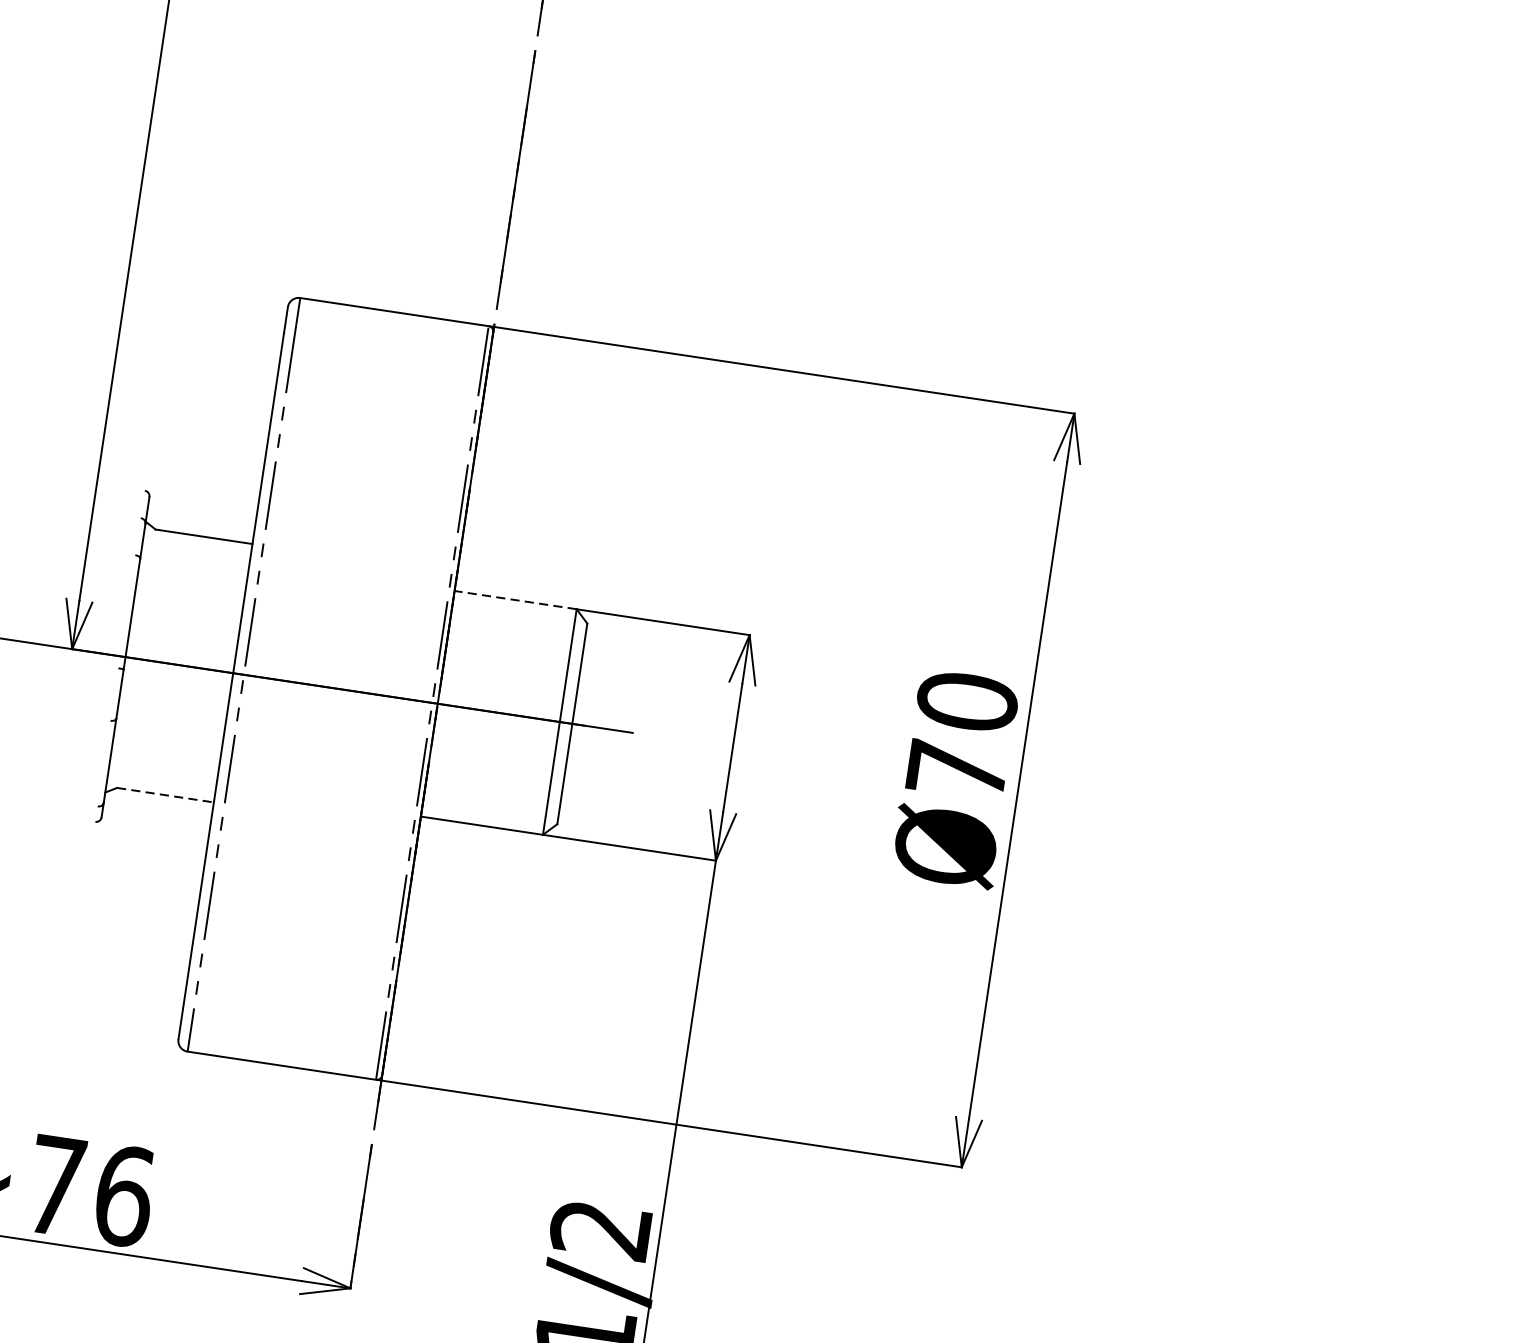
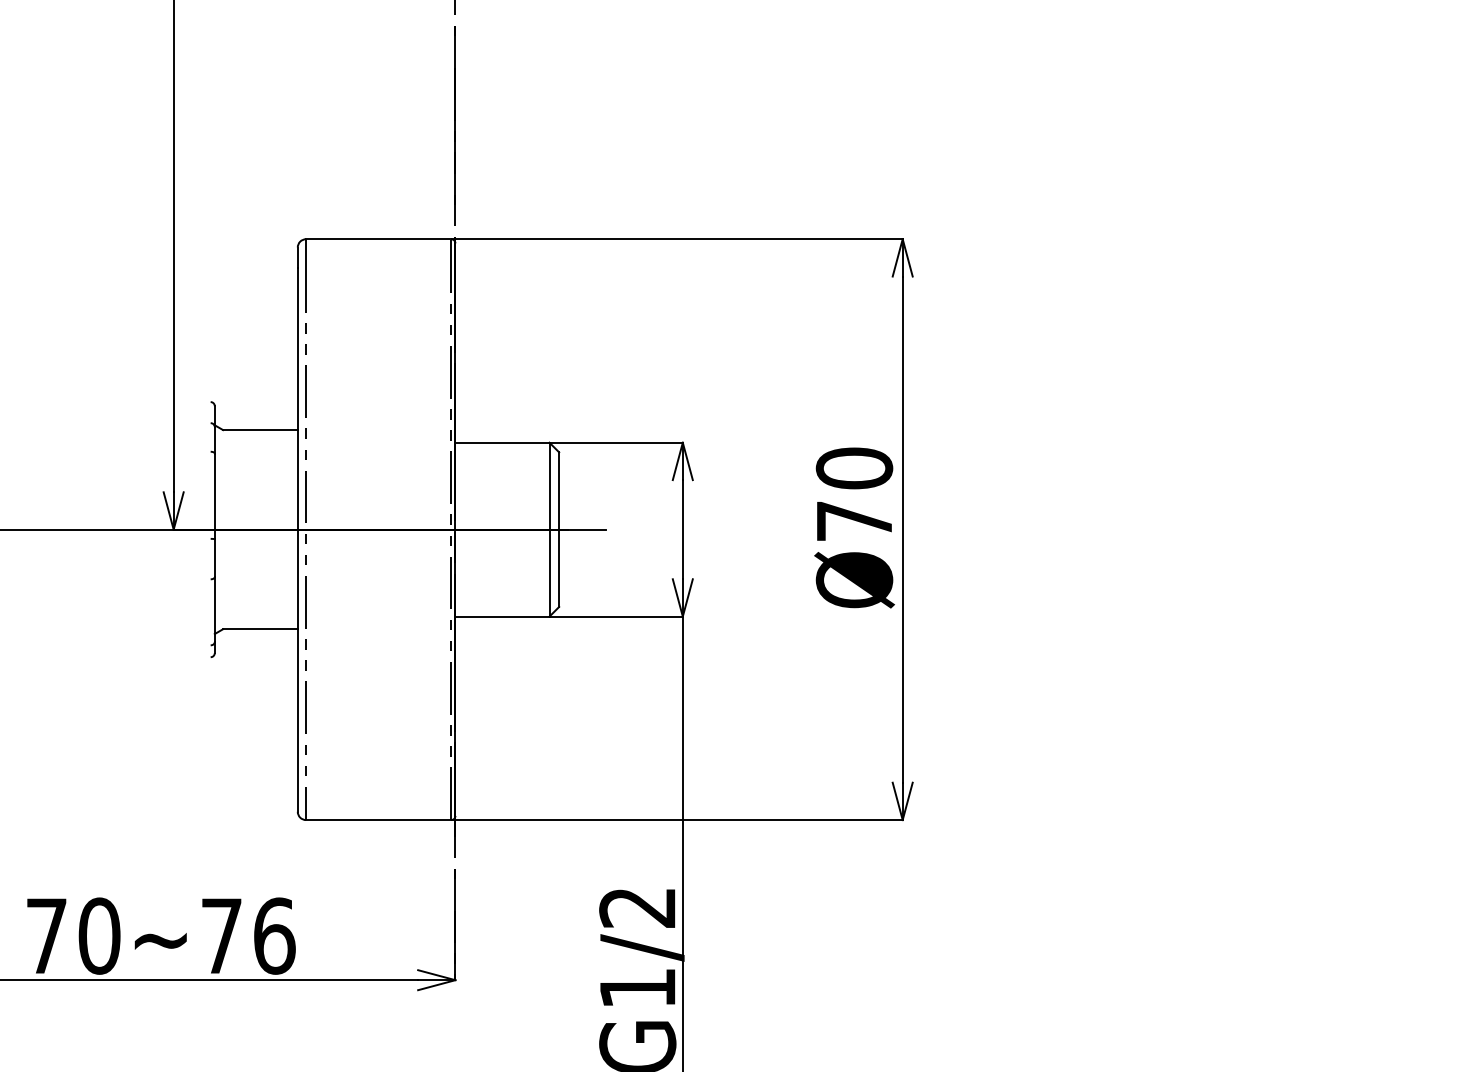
line: (514, 599) -> (501, 442), dashed -> solid
line: (165, 795) -> (260, 629), dashed -> solid

